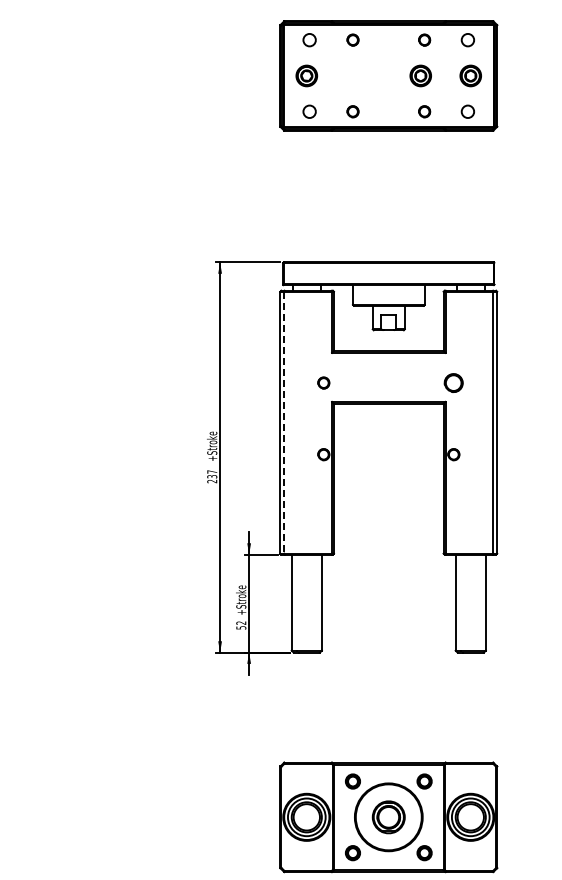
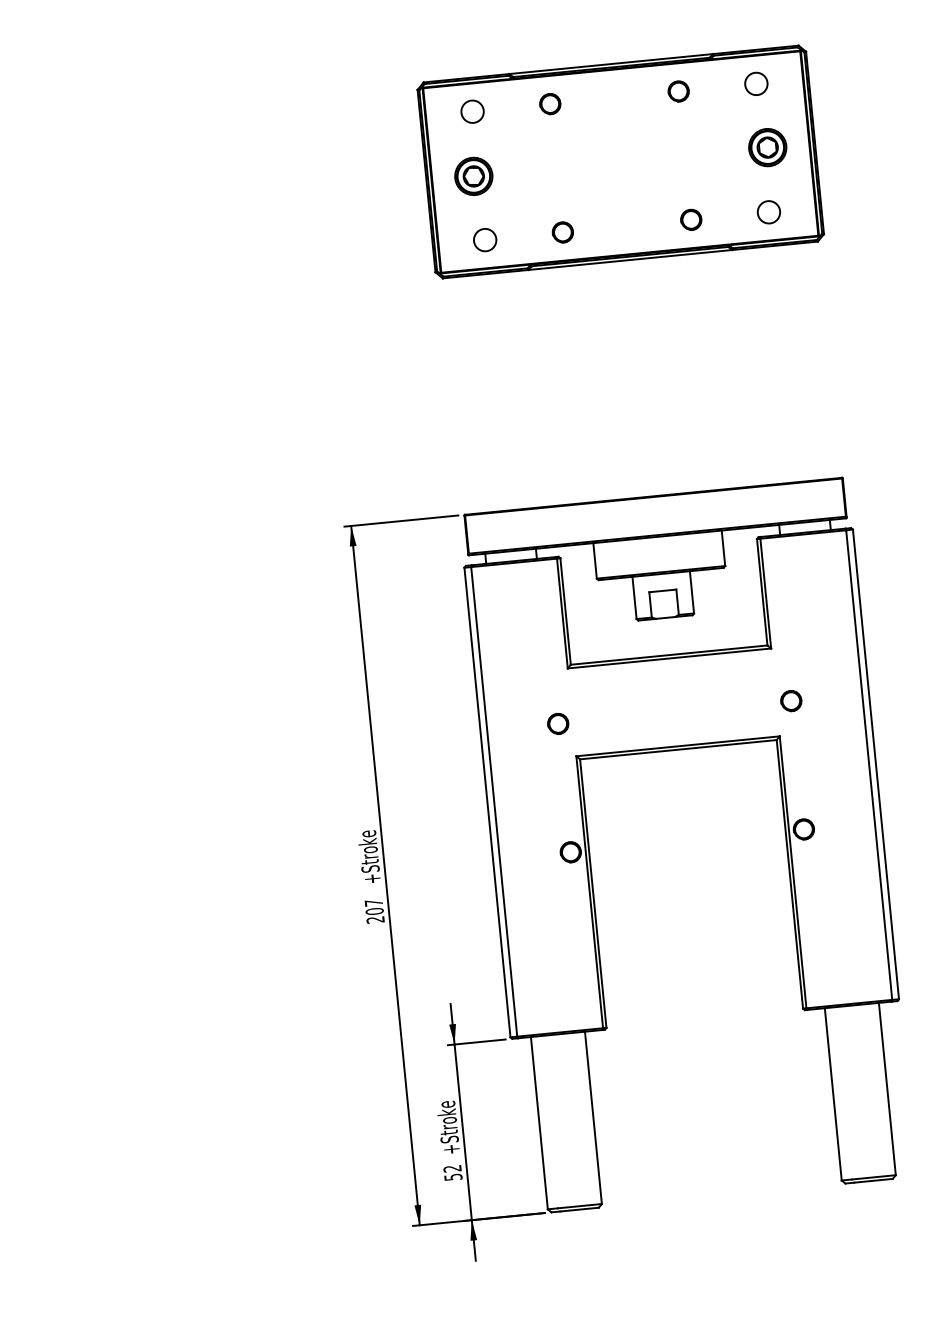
part: (420, 75) -> (677, 155), removed
part: (453, 382) -> (790, 700), size x0.62
line: (284, 422) -> (494, 801), dashed -> solid
text: (212, 476) -> (375, 910), 237 -> 207

